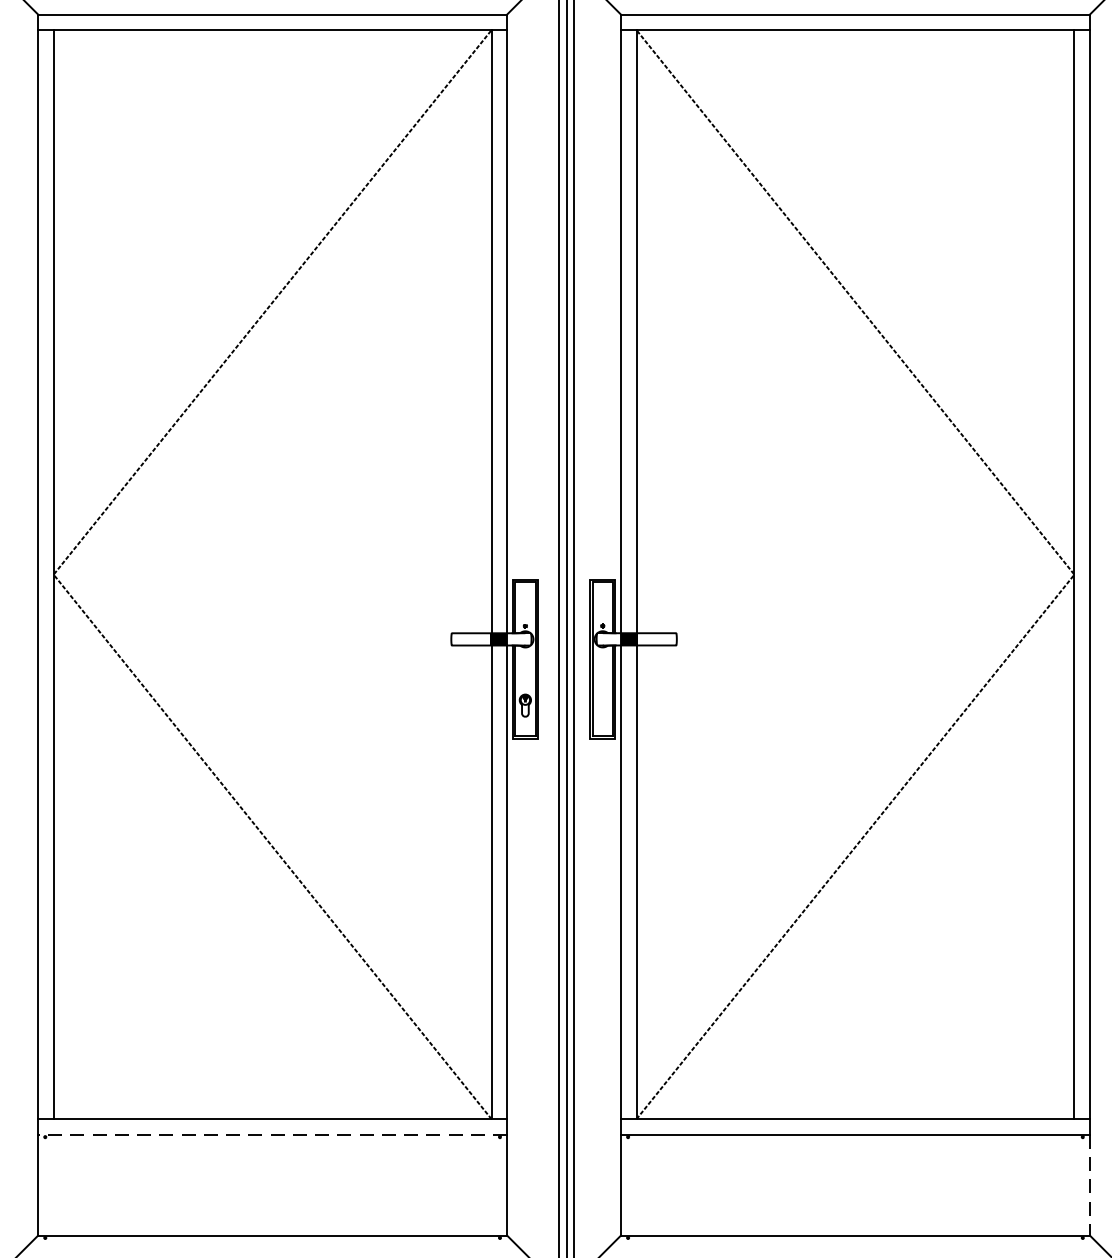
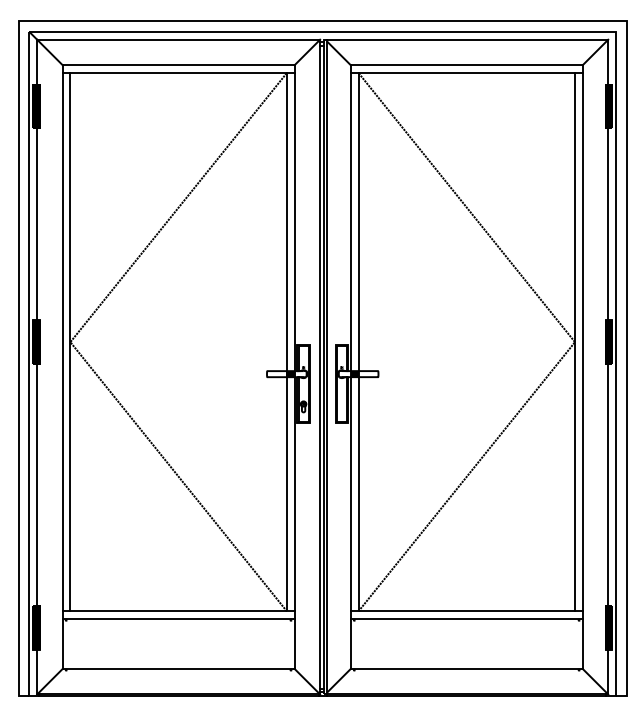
line: (272, 1135) -> (178, 619), dashed -> solid
line: (1089, 1184) -> (582, 643), dashed -> solid

